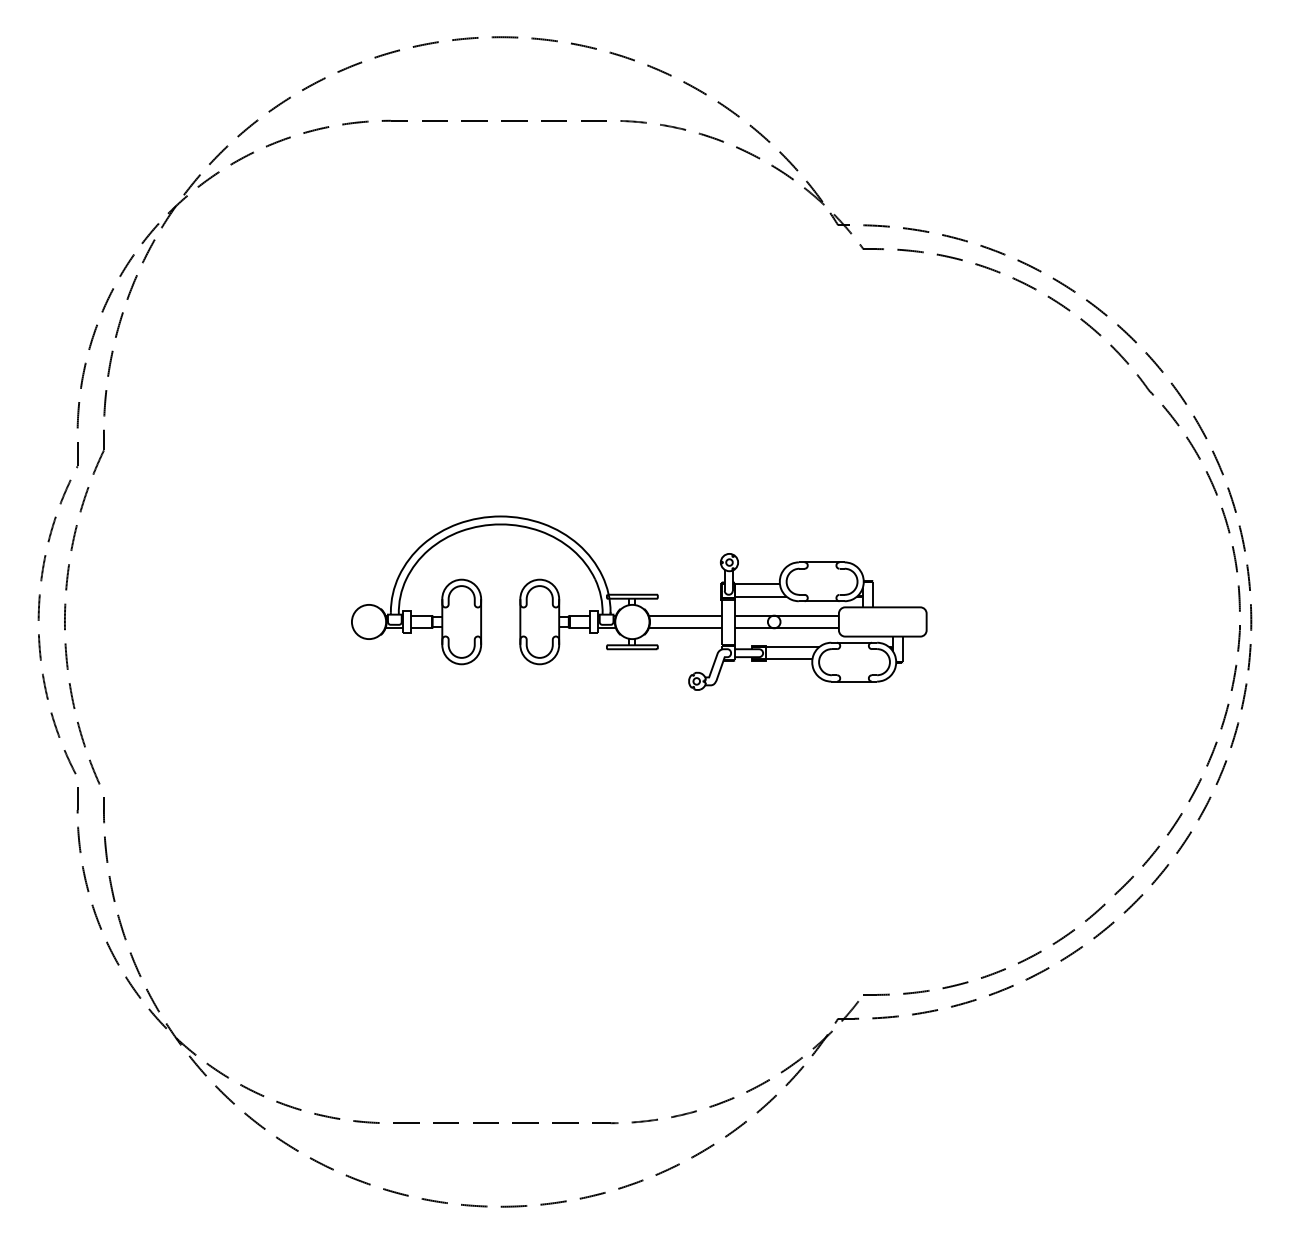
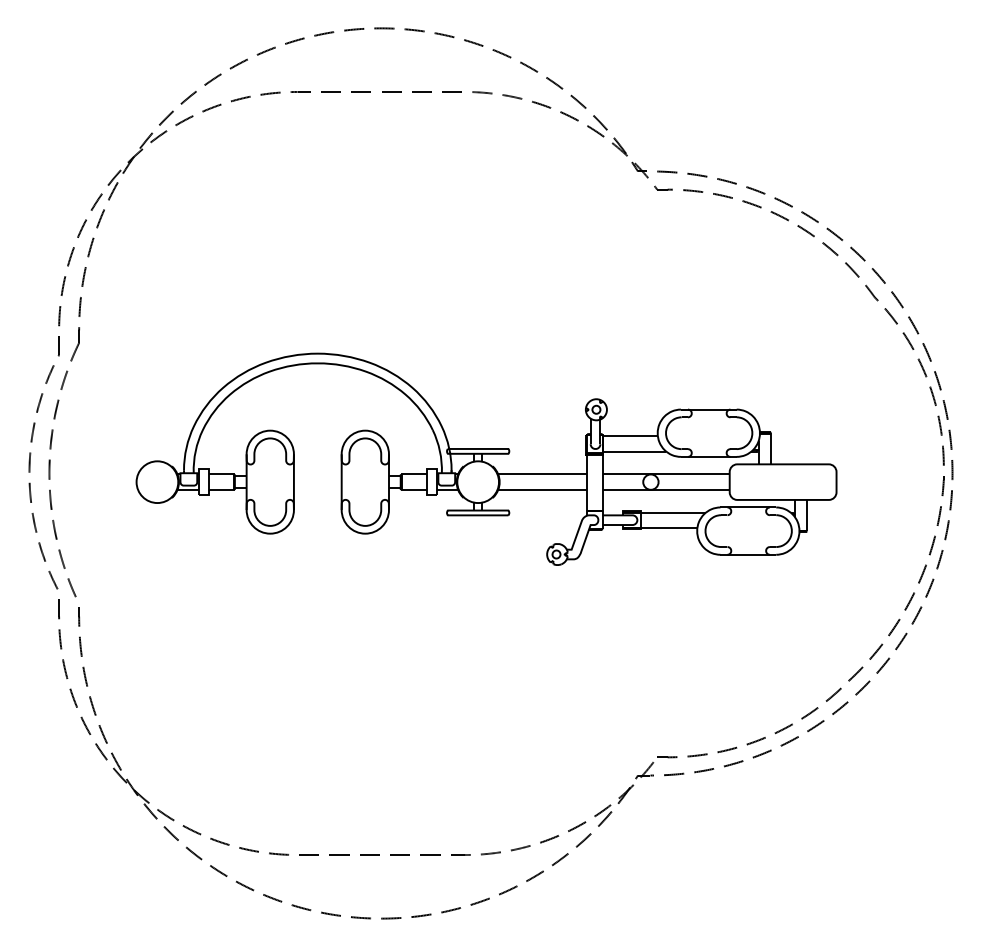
part: (639, 602) -> (486, 458), size x1.6

